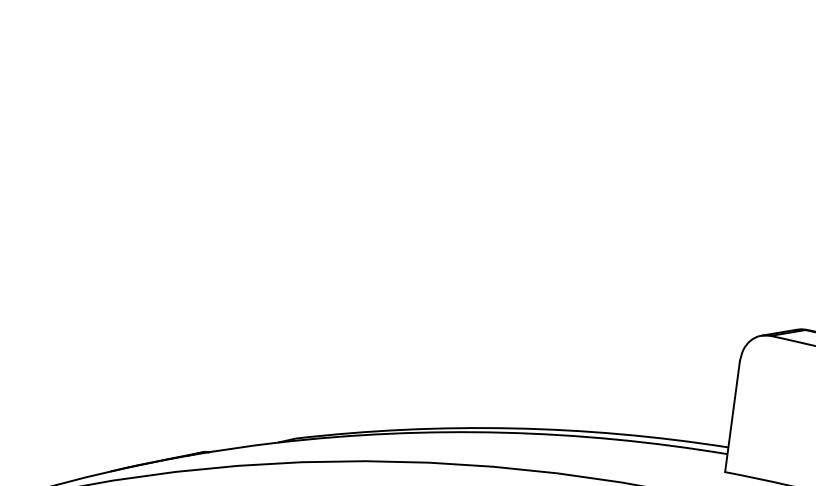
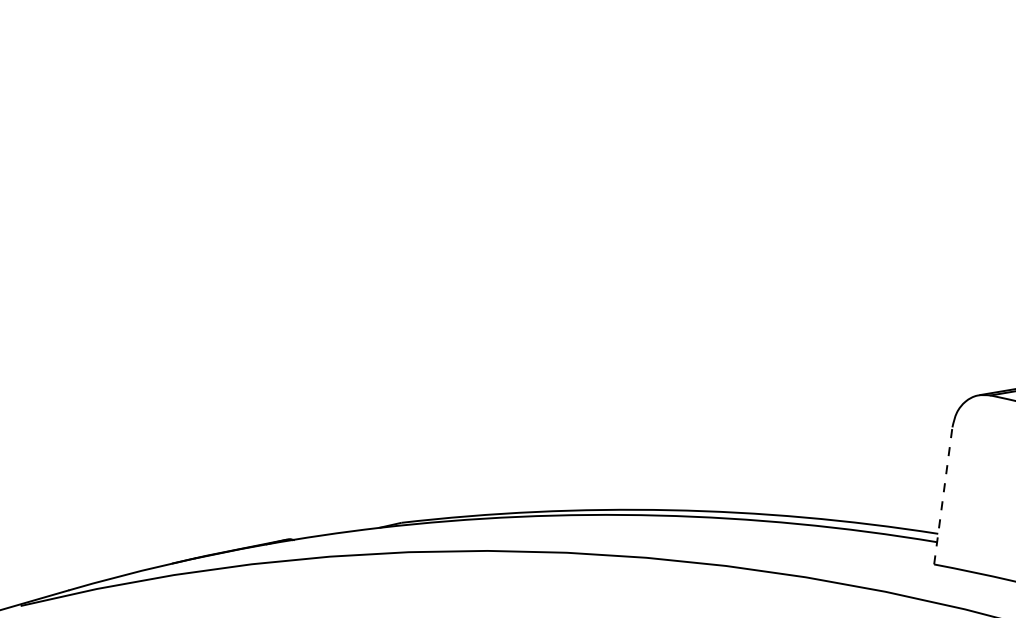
line: (732, 416) -> (943, 495), solid -> dashed

